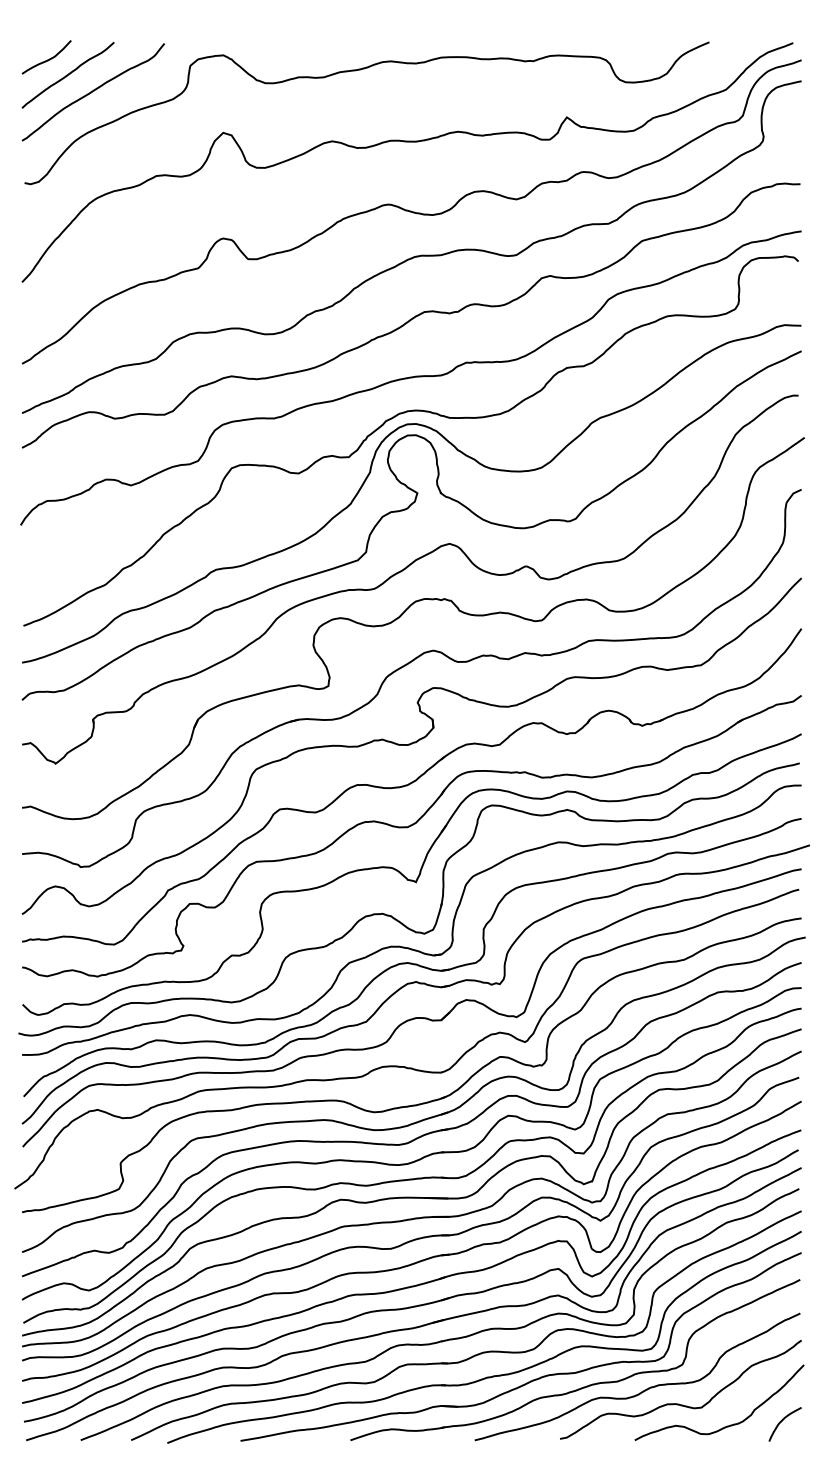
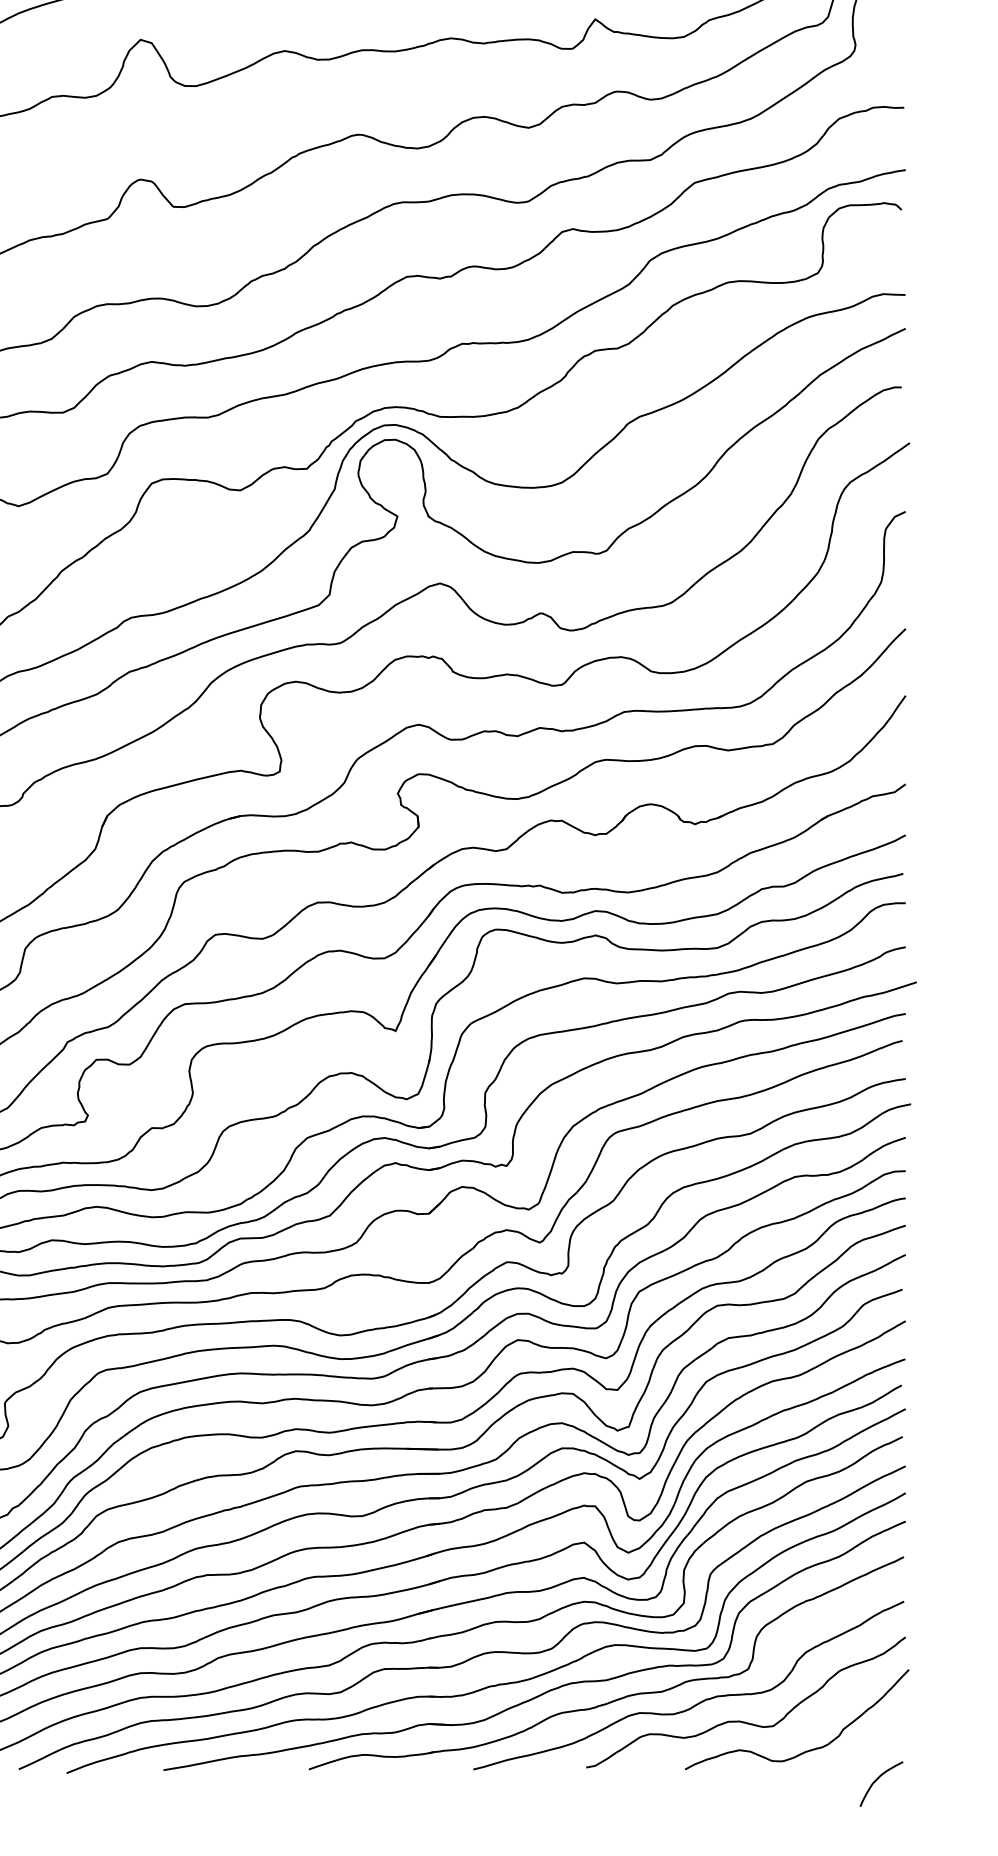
curve: (782, 1421) -> (877, 1780), moved

